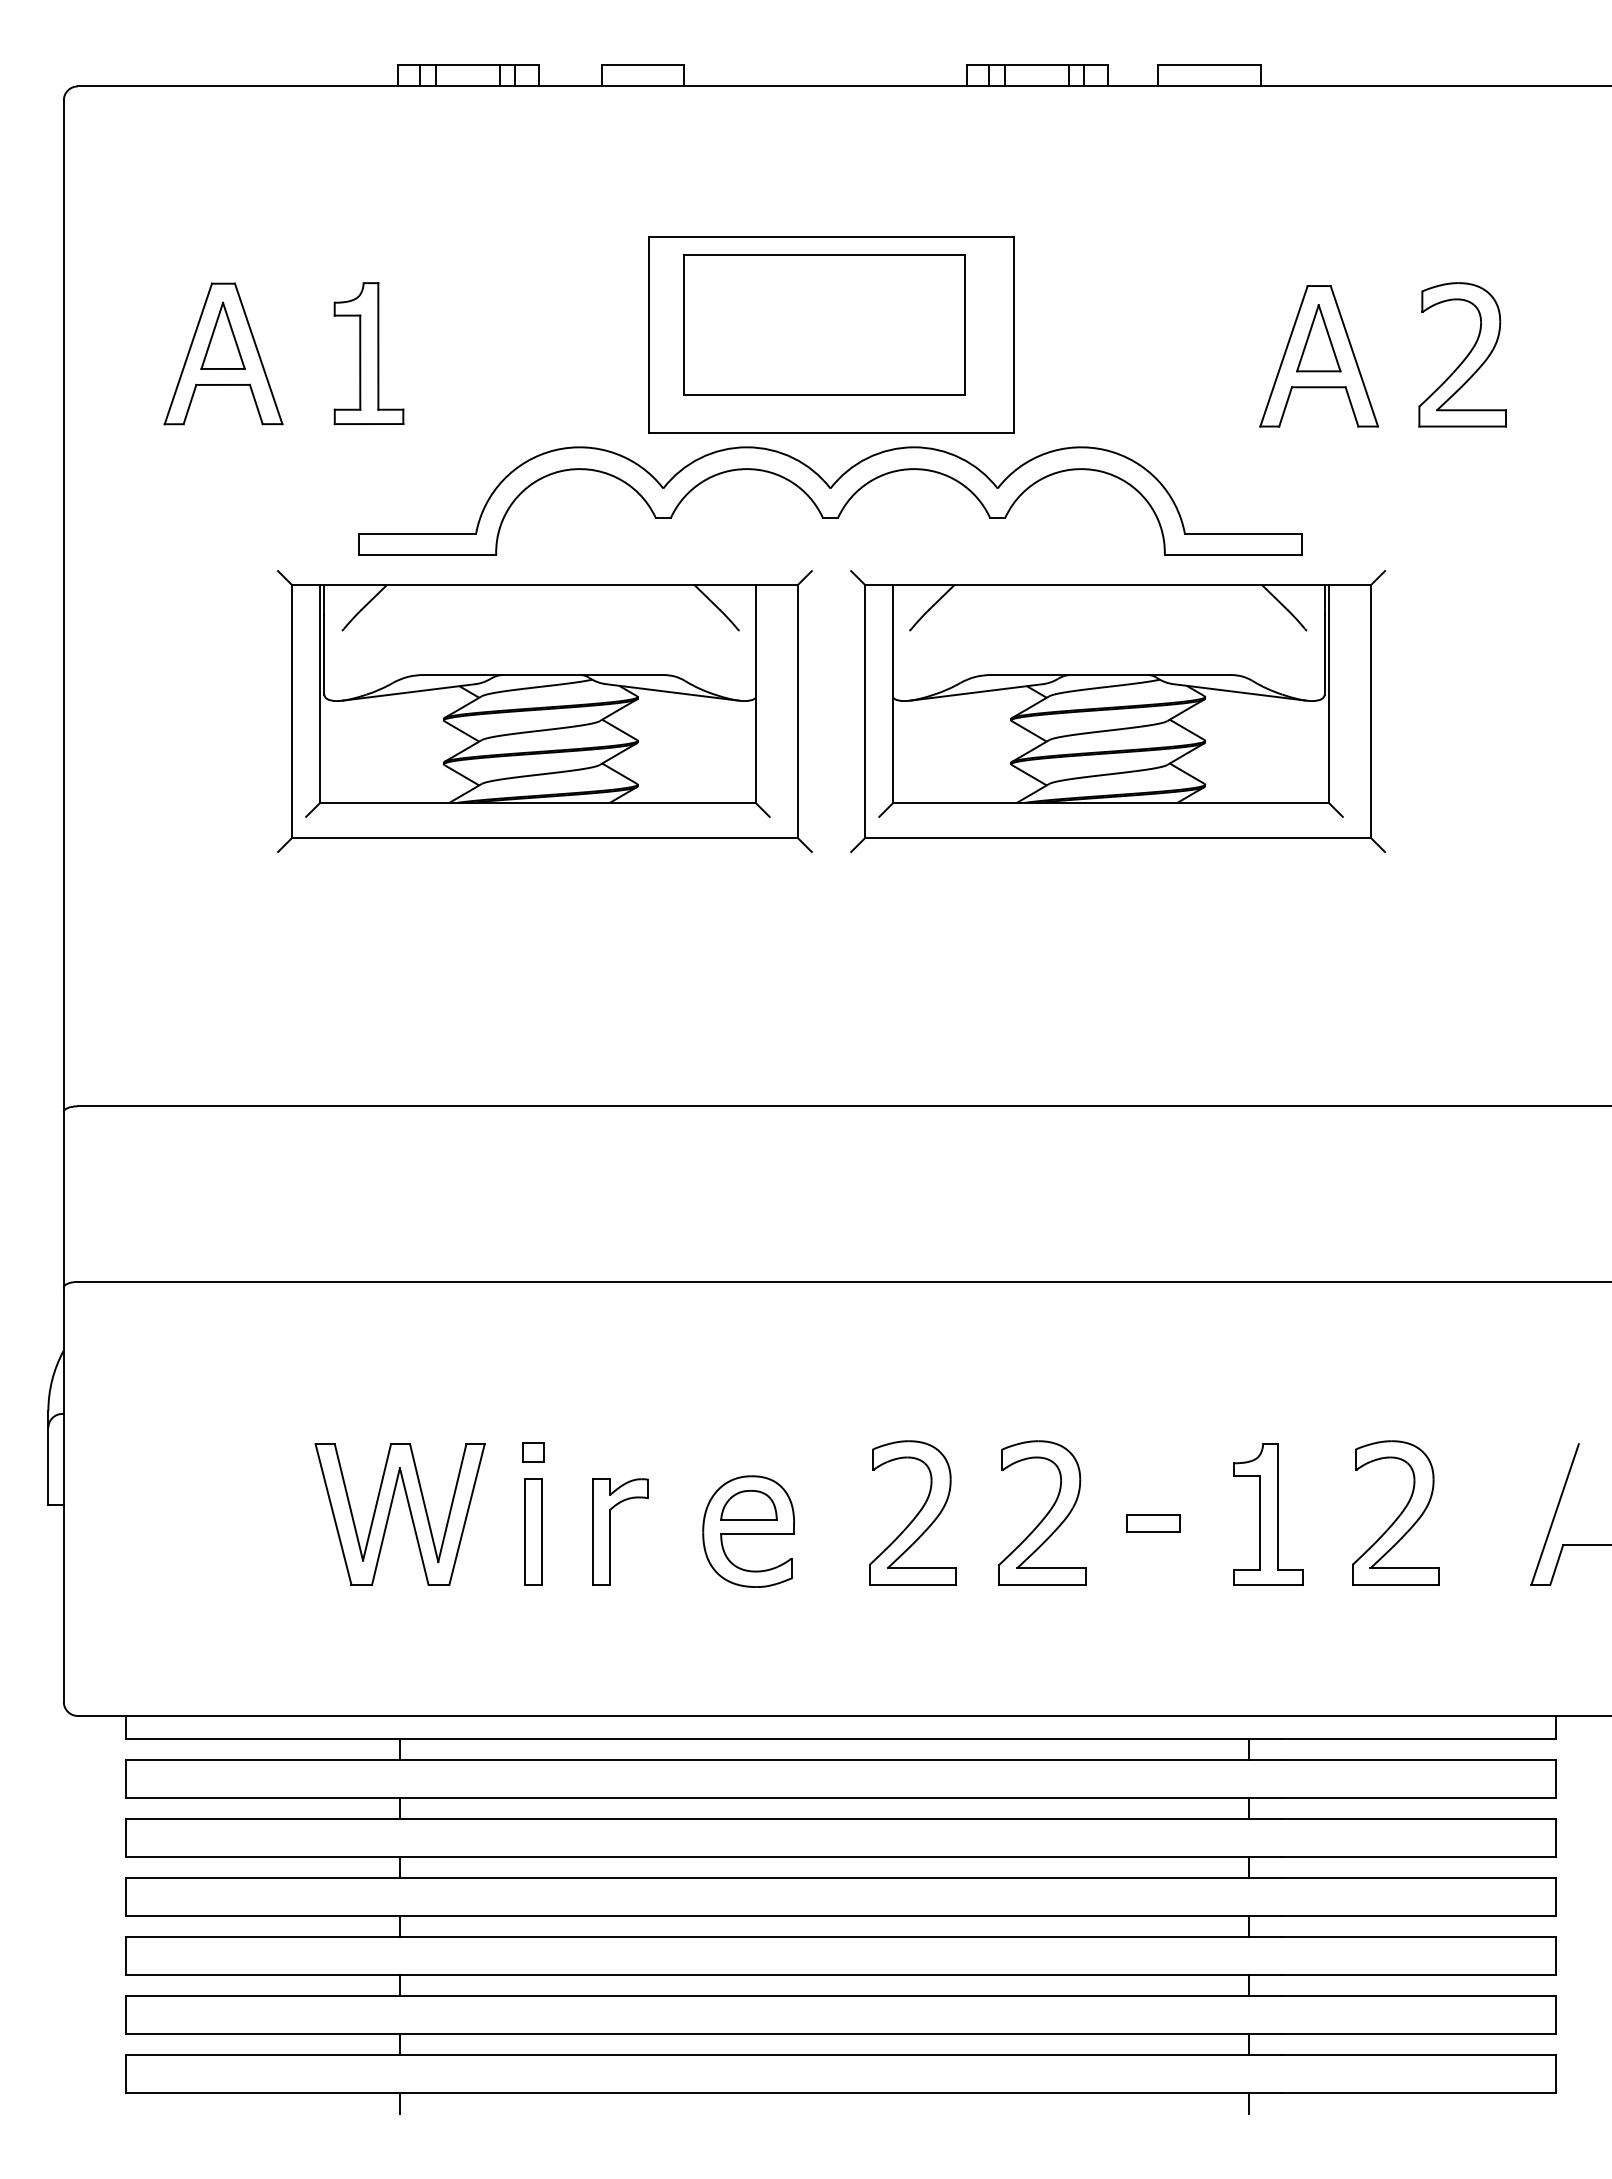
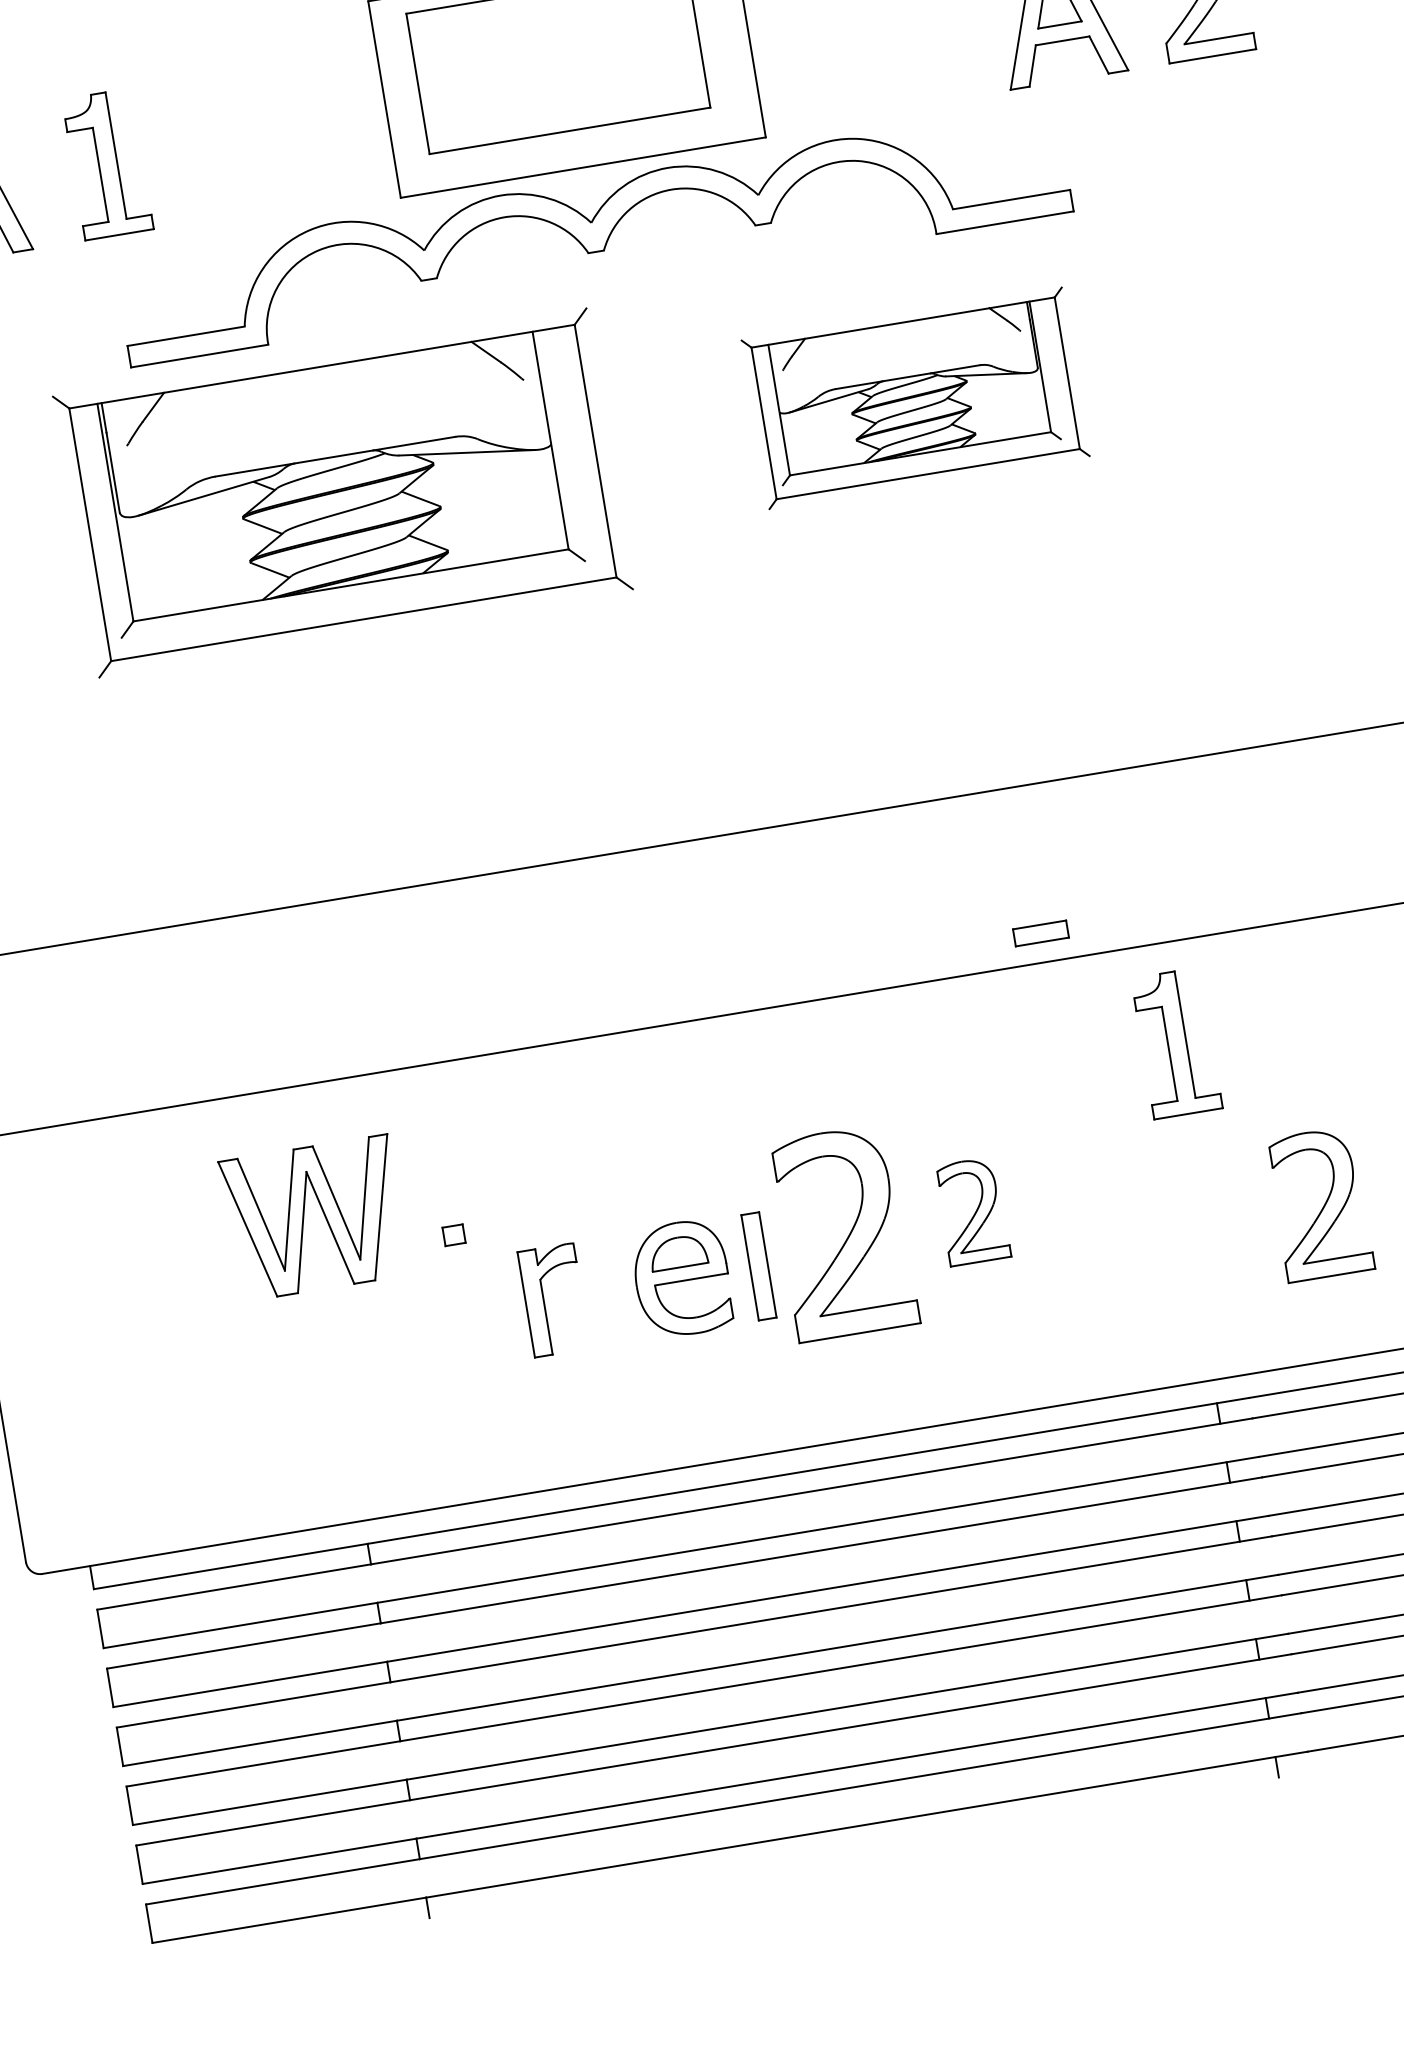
part: (1117, 711) -> (915, 398), size x0.6
part: (390, 1512) -> (304, 1217), moved
part: (912, 1512) -> (842, 1232), size x1.4
part: (1042, 1512) -> (972, 1211), size x0.7
part: (1395, 1512) -> (1319, 1203), moved
part: (1268, 1514) -> (1176, 1043), moved
part: (1153, 1523) -> (1040, 933), moved
part: (533, 1531) -> (758, 1265), moved

